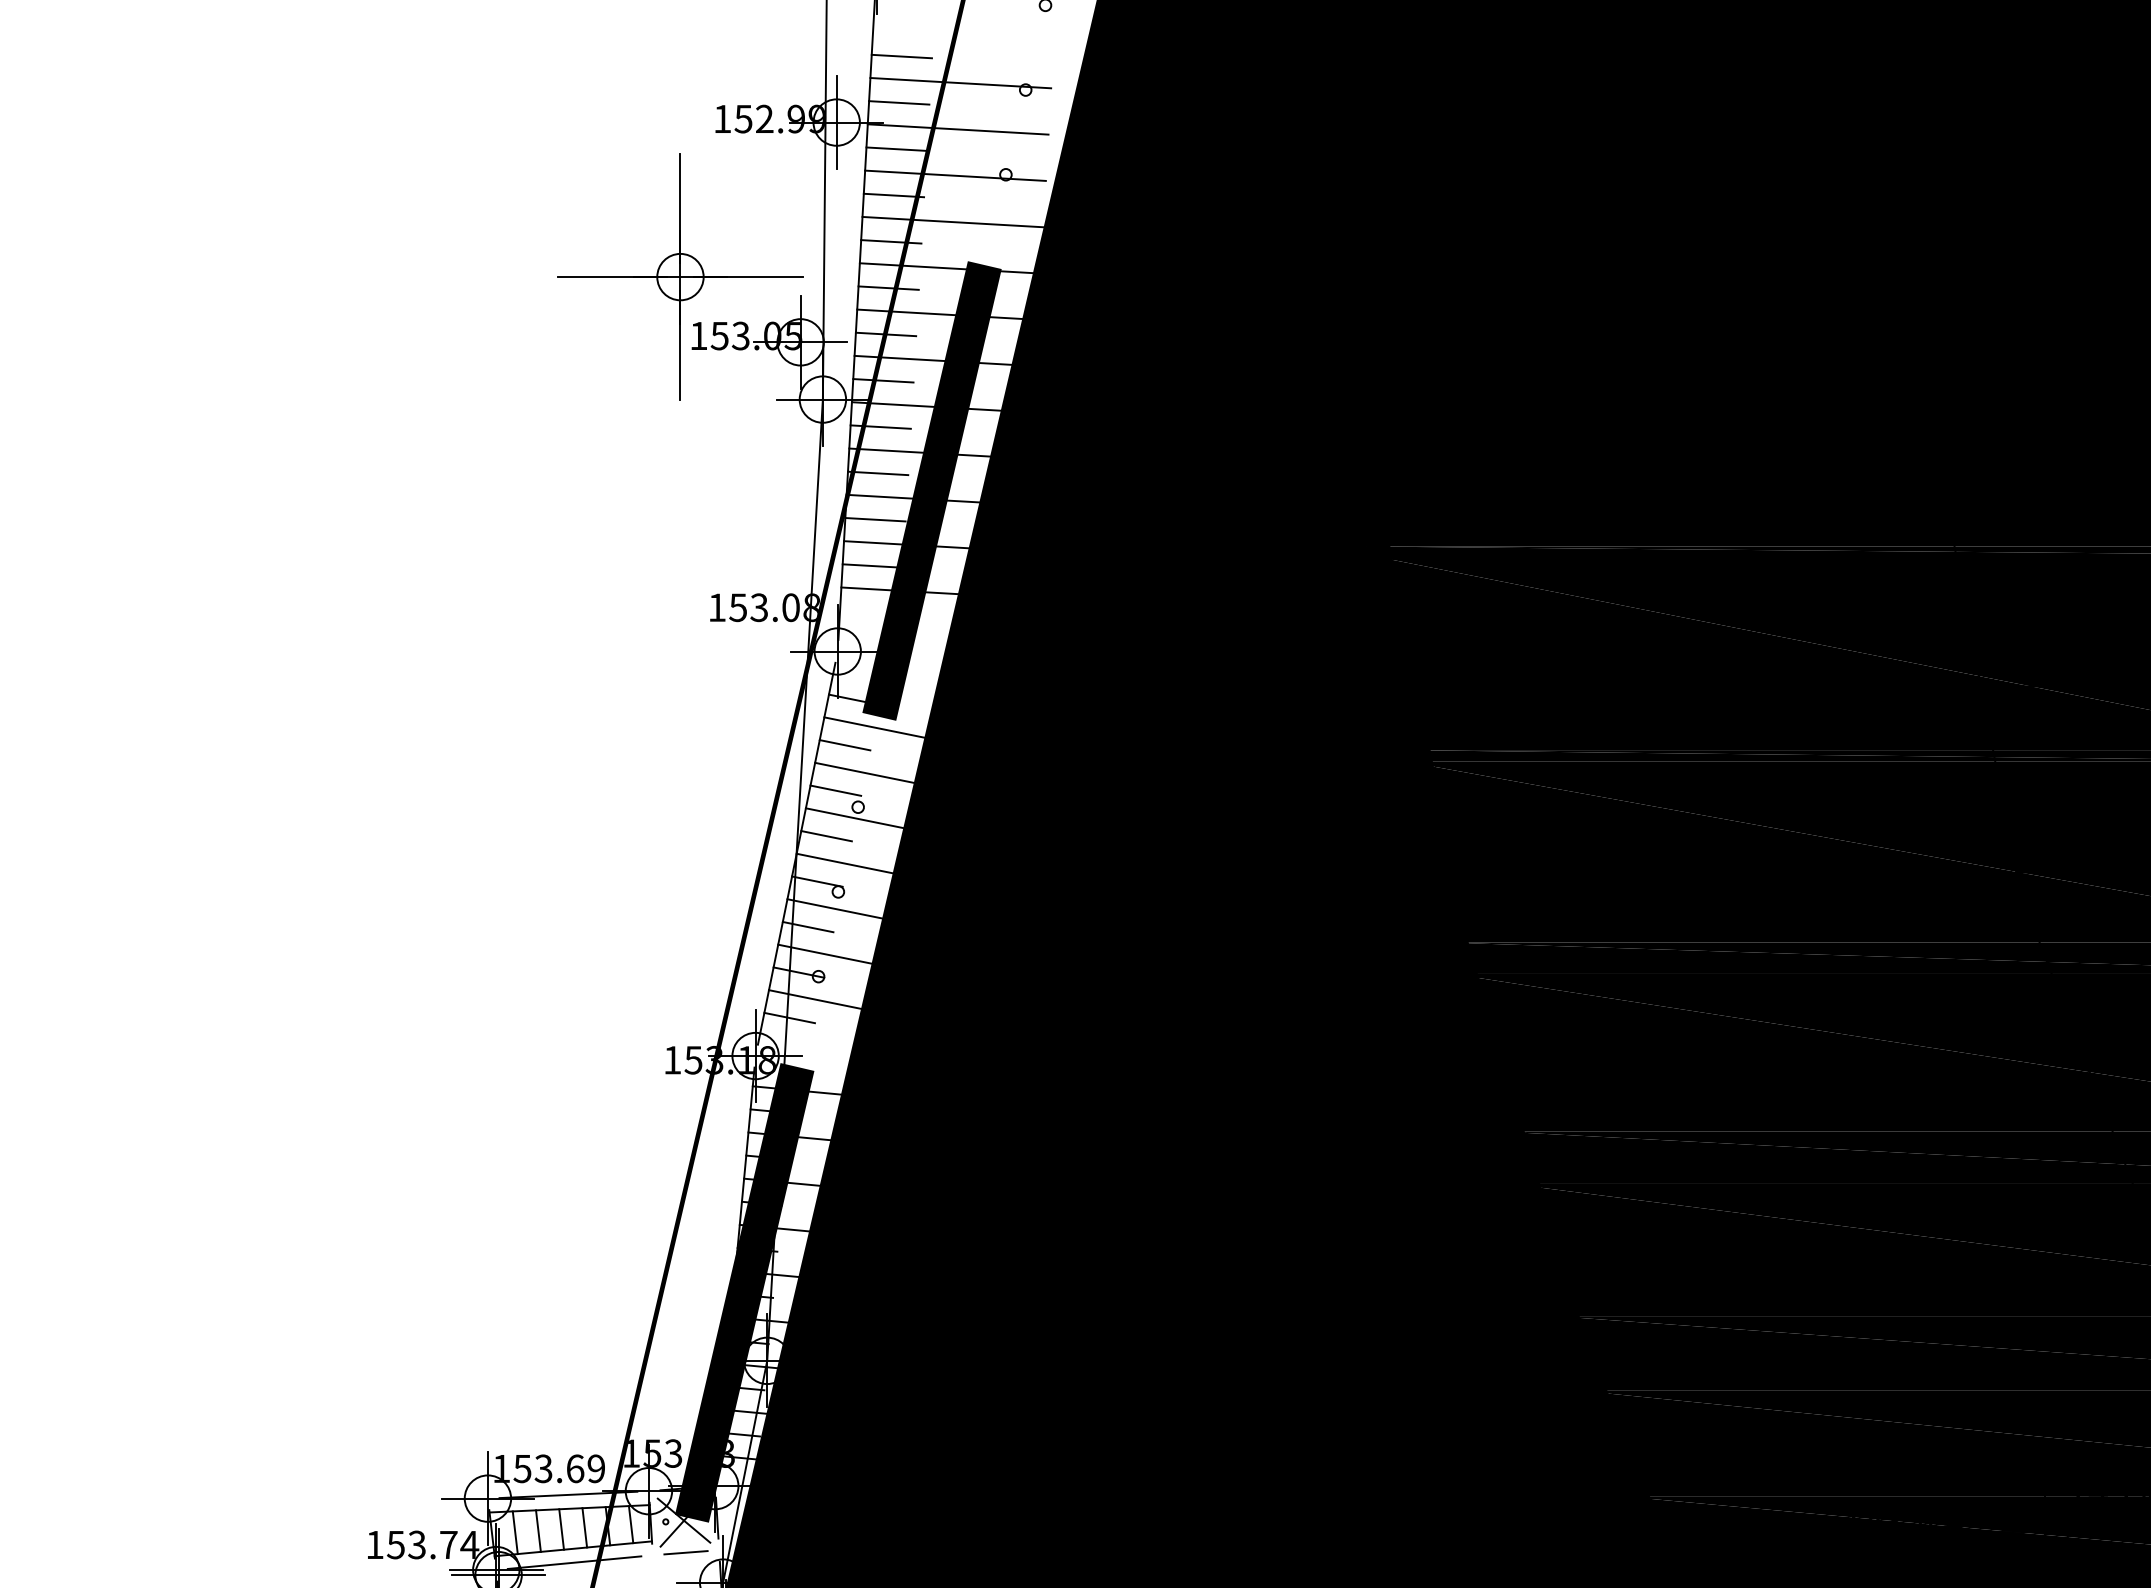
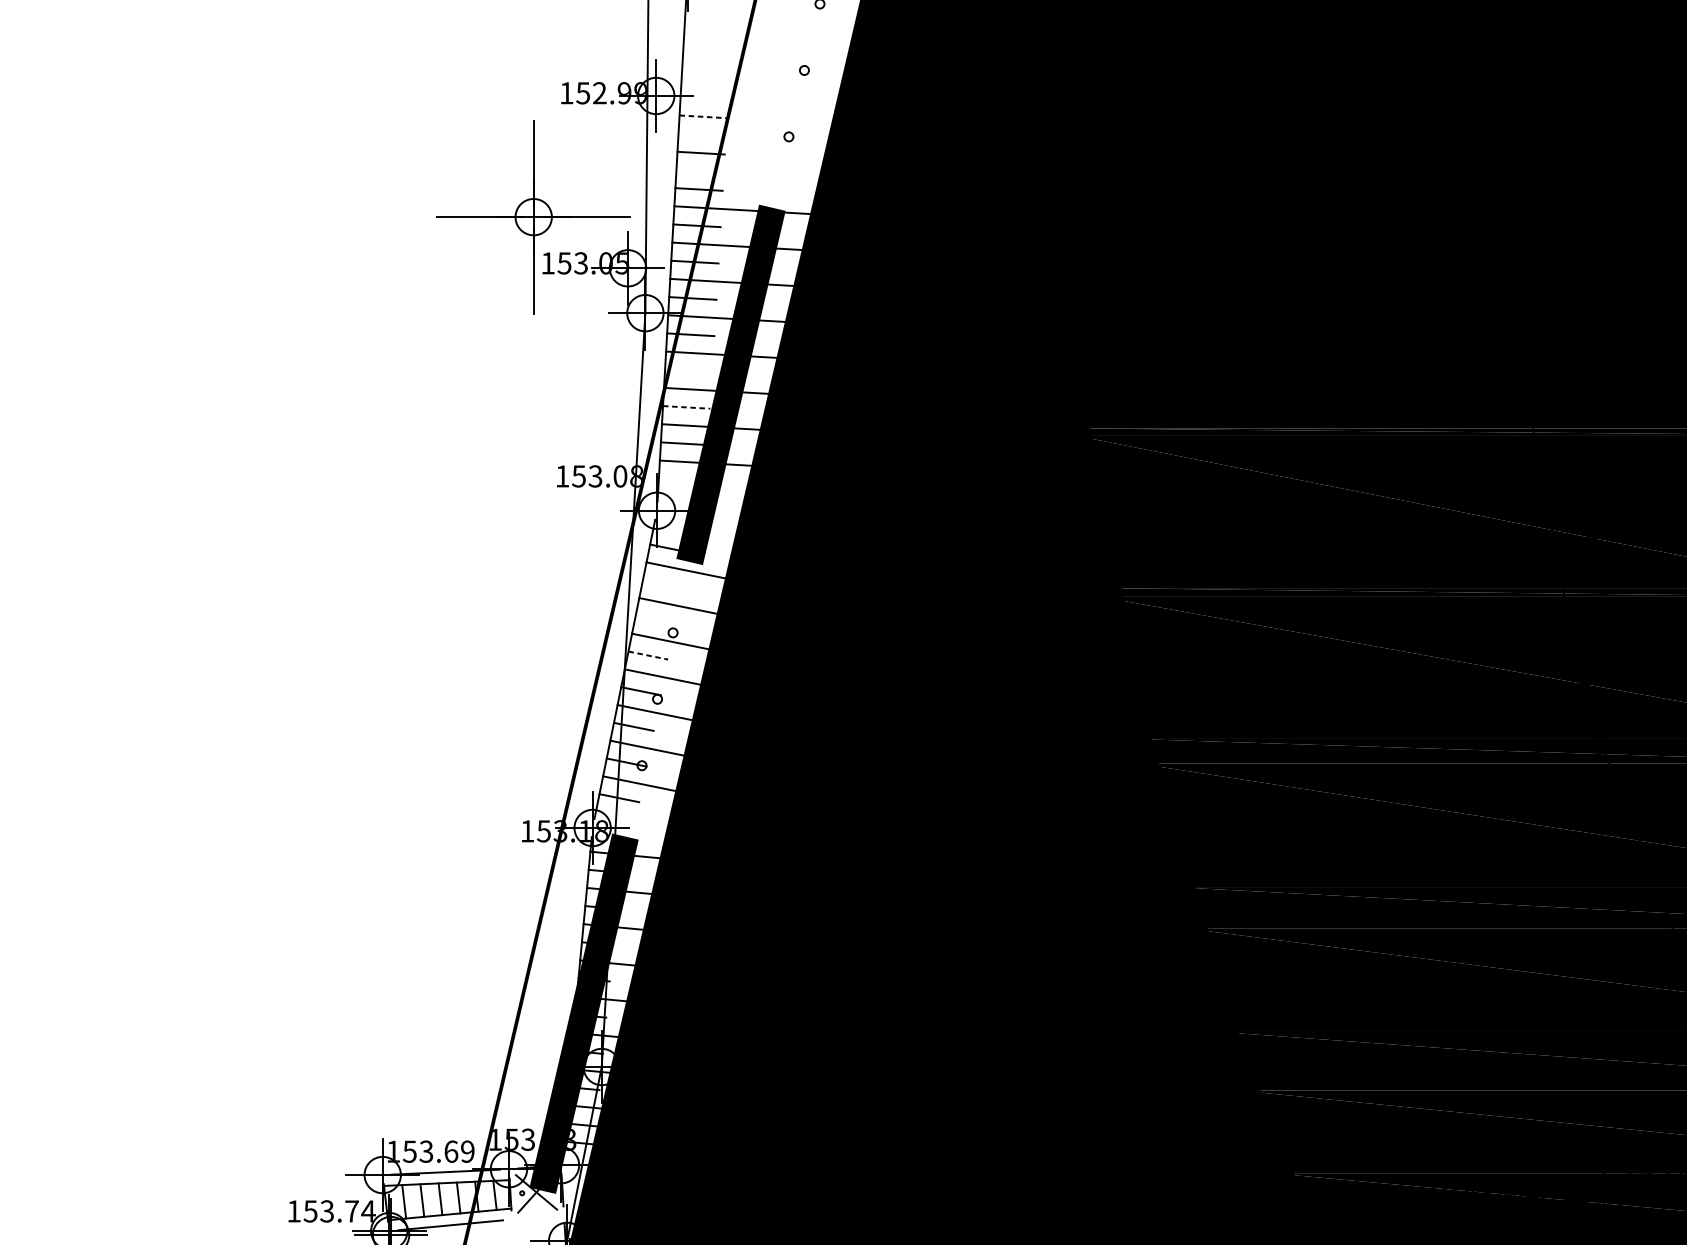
line: (901, 56) -> (707, 44), removed
line: (960, 83) -> (753, 65), removed
line: (899, 102) -> (705, 80), removed
line: (957, 129) -> (750, 101), removed
line: (897, 149) -> (703, 117), solid -> dashed
line: (955, 175) -> (749, 137), removed
line: (952, 221) -> (747, 173), removed
line: (877, 473) -> (688, 371), removed
line: (875, 519) -> (686, 407), solid -> dashed
line: (844, 745) -> (662, 584), removed
line: (835, 790) -> (655, 619), removed
line: (826, 836) -> (648, 655), solid -> dashed
line: (685, 1552) -> (537, 1217), removed

